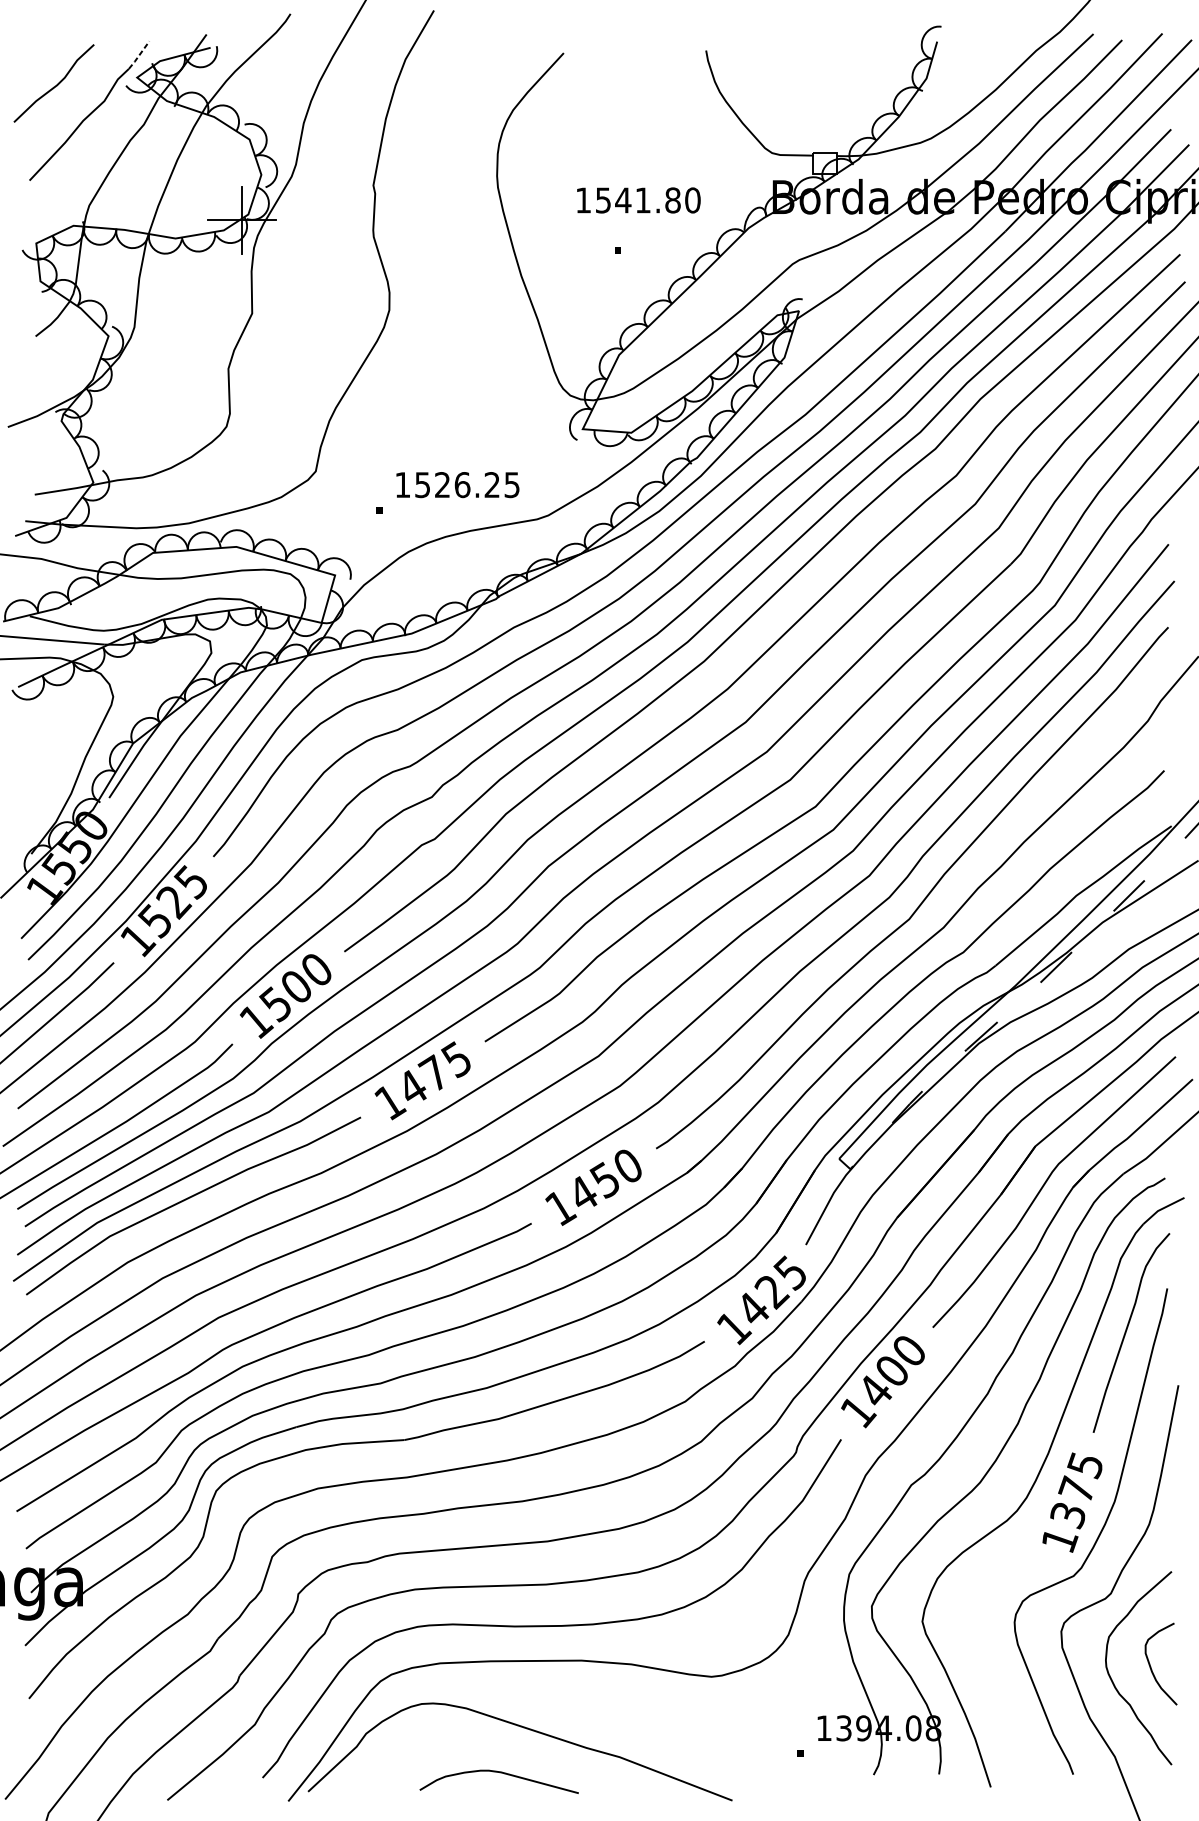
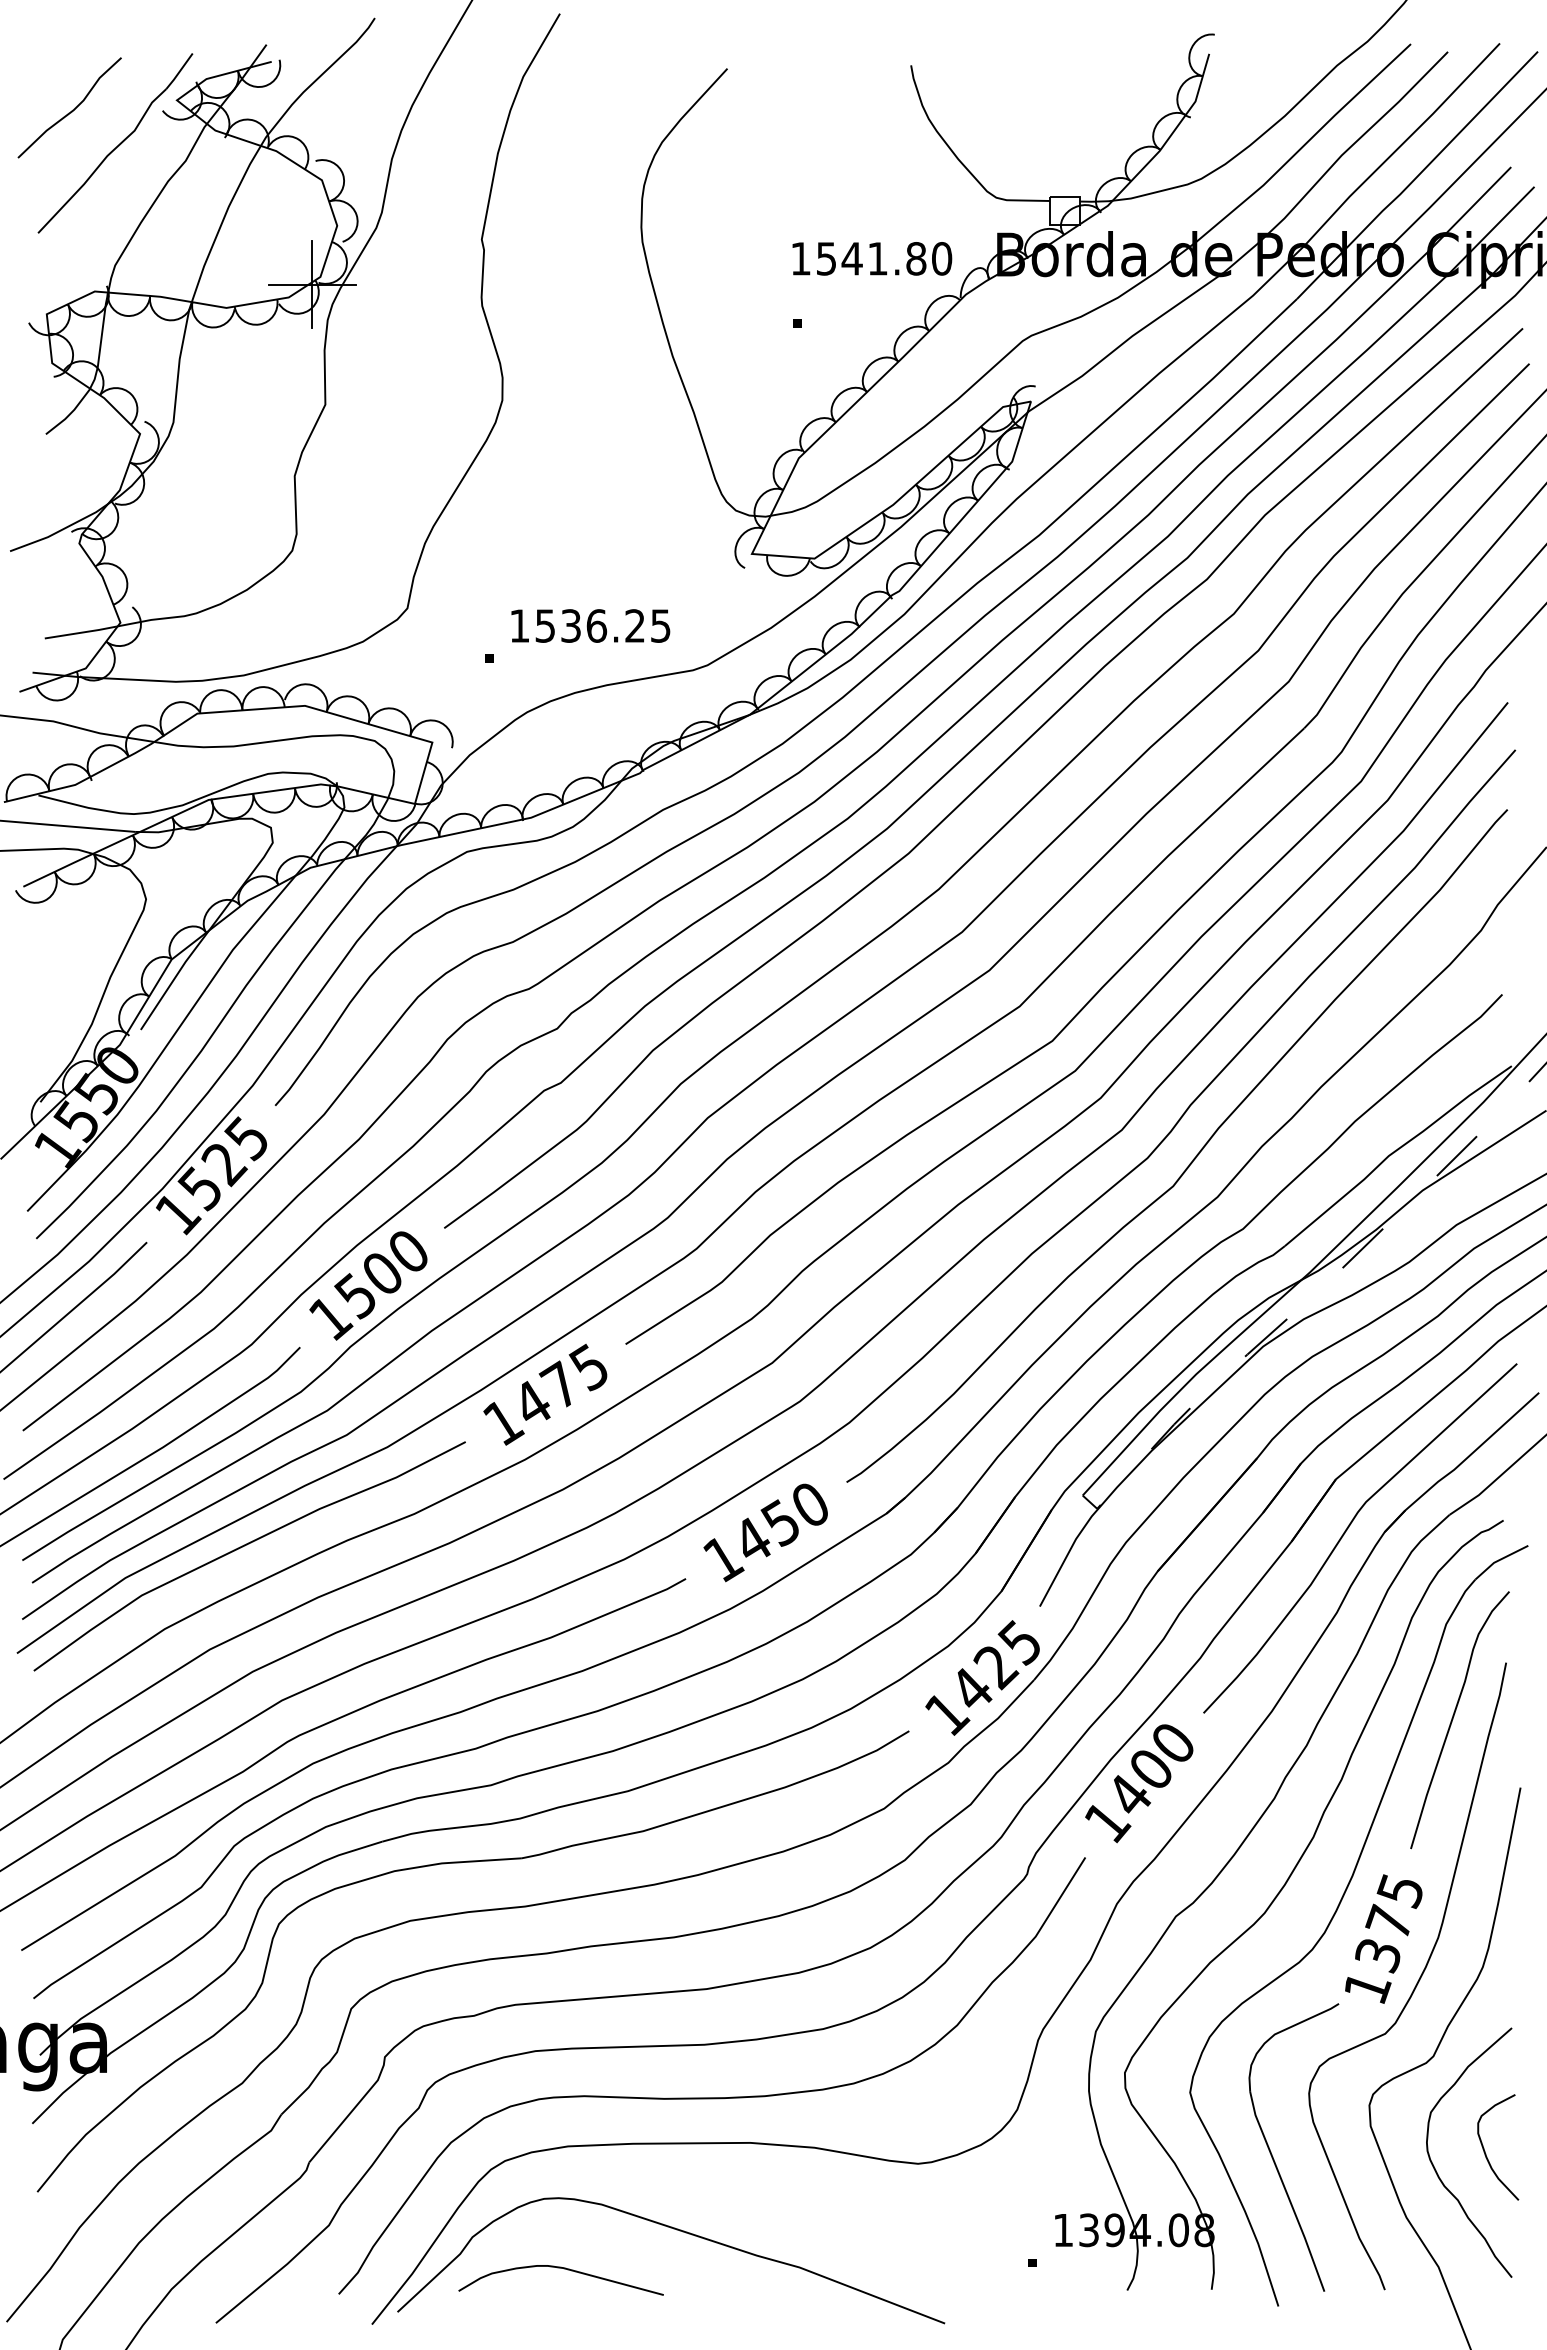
line: (139, 55) -> (179, 71), dashed -> solid
text: (639, 200) -> (872, 258), moved
text: (442, 484) -> (570, 625), 1526.25 -> 1536.25
part: (987, 1671) -> (1273, 2156), added
curve: (501, 1773) -> (564, 2269), moved

